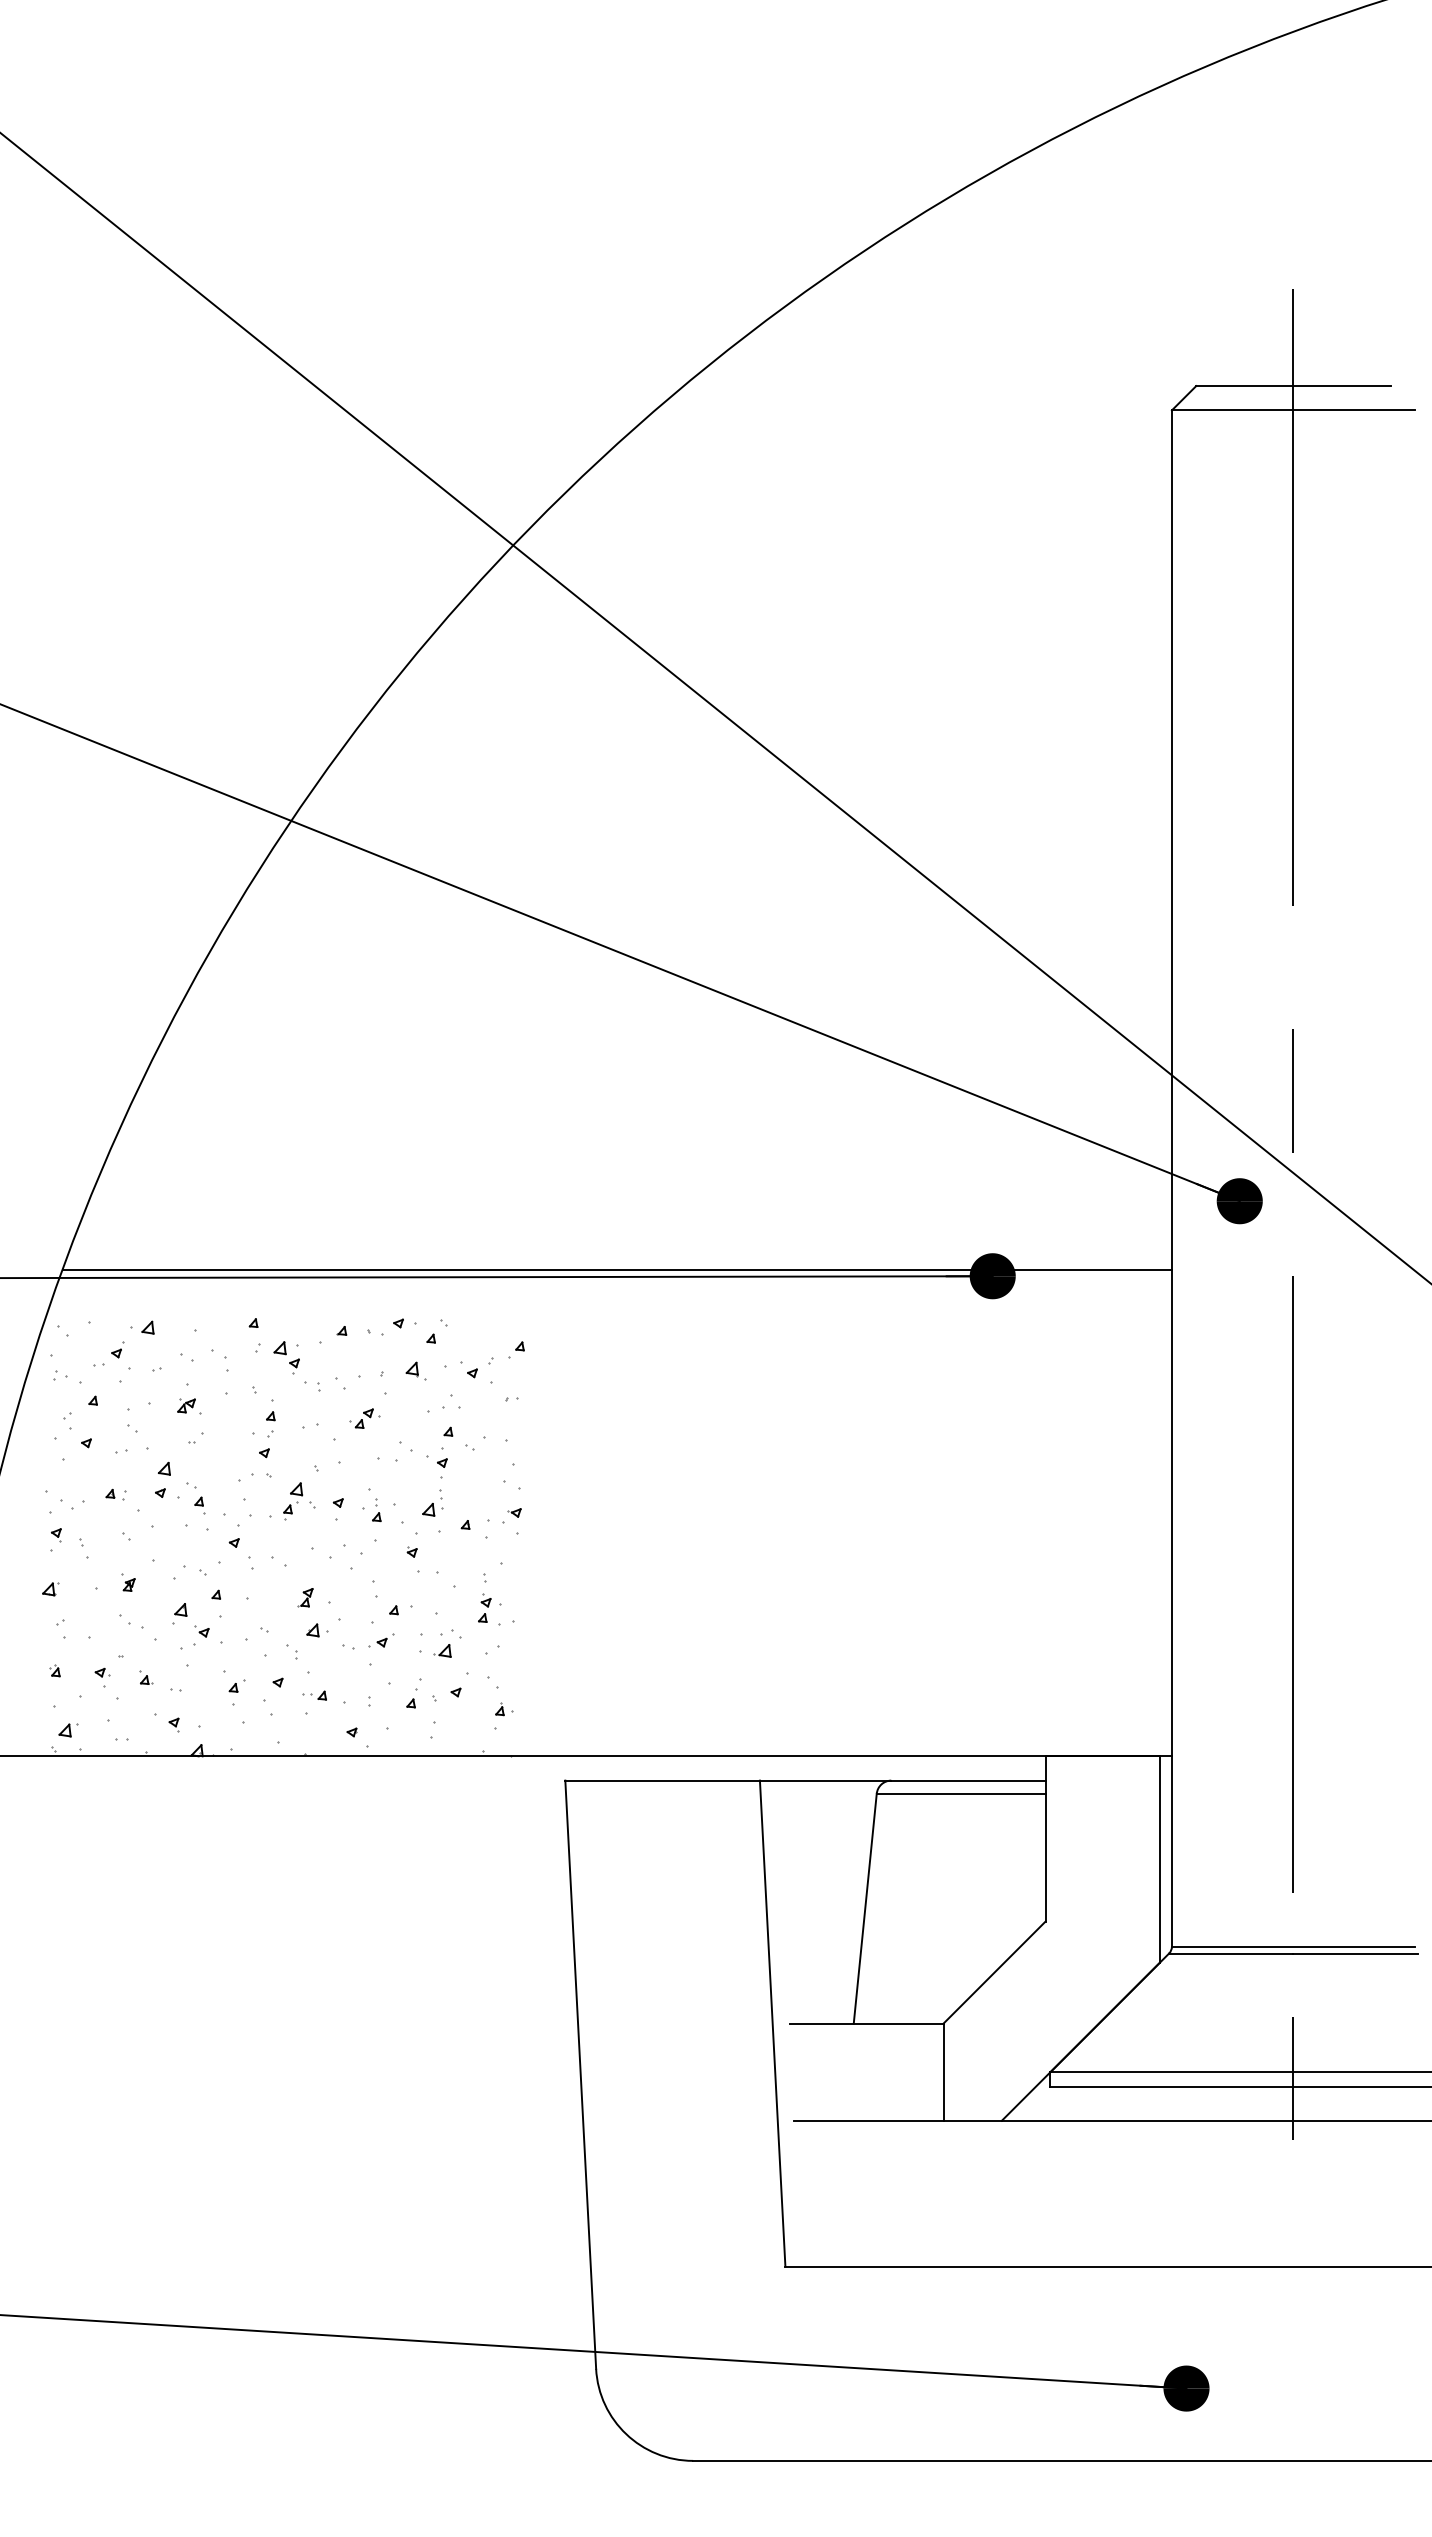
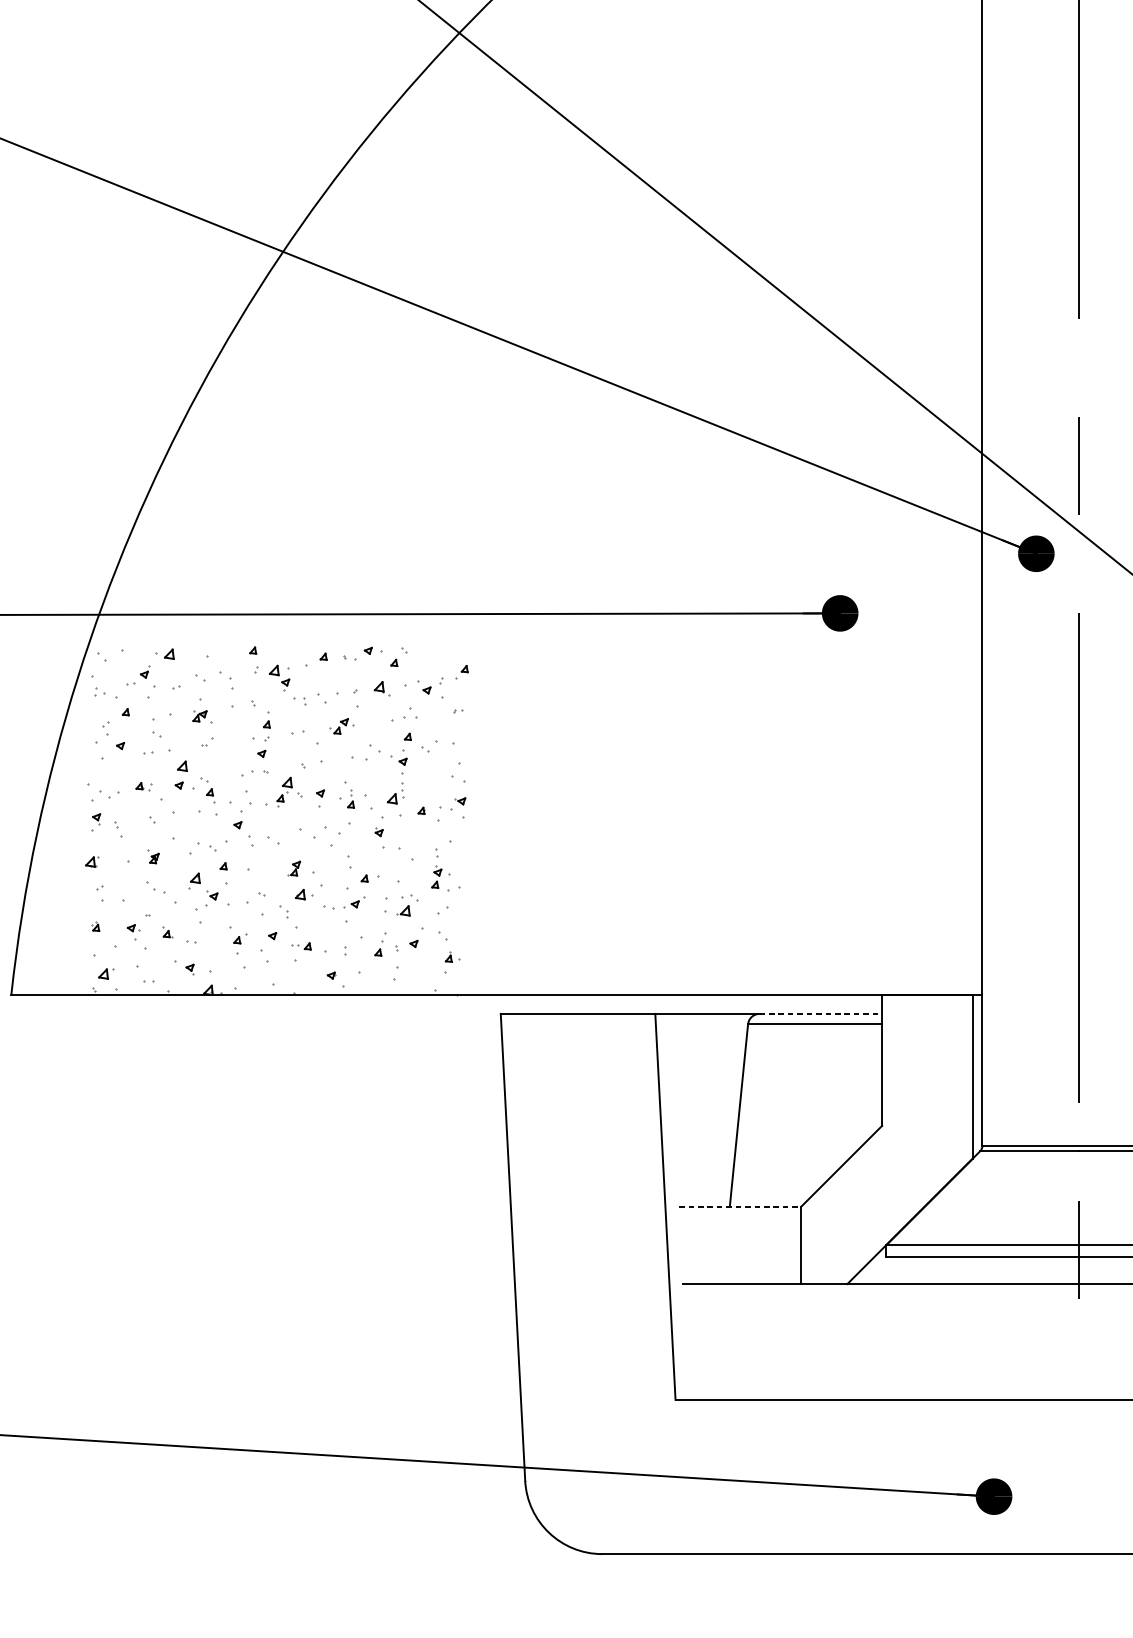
line: (616, 1270) -> (541, 608), removed
line: (968, 1780) -> (820, 1013), solid -> dashed
line: (866, 2023) -> (739, 1206), solid -> dashed

